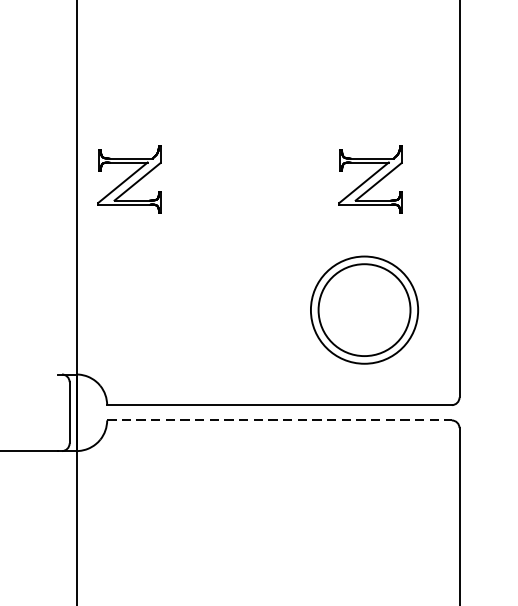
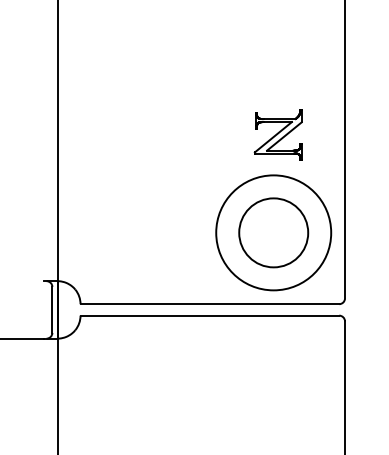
part: (128, 179) -> (96, 134), removed
circle: (364, 309) -> (273, 232), size x1.43
line: (280, 420) -> (210, 315), dashed -> solid

